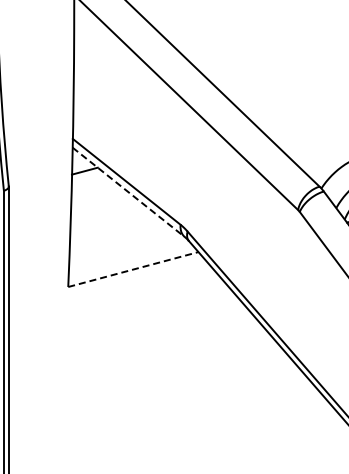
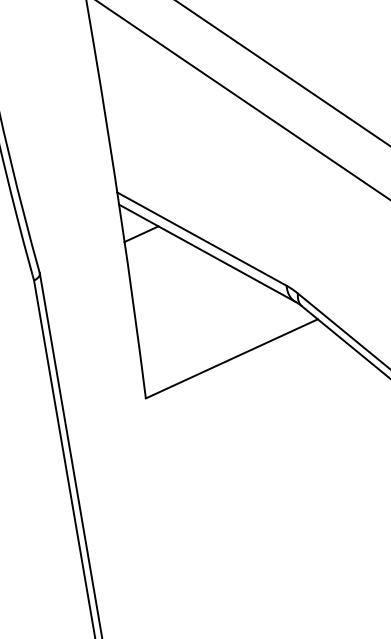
line: (128, 192) -> (206, 253), dashed -> solid
line: (133, 269) -> (232, 358), dashed -> solid

